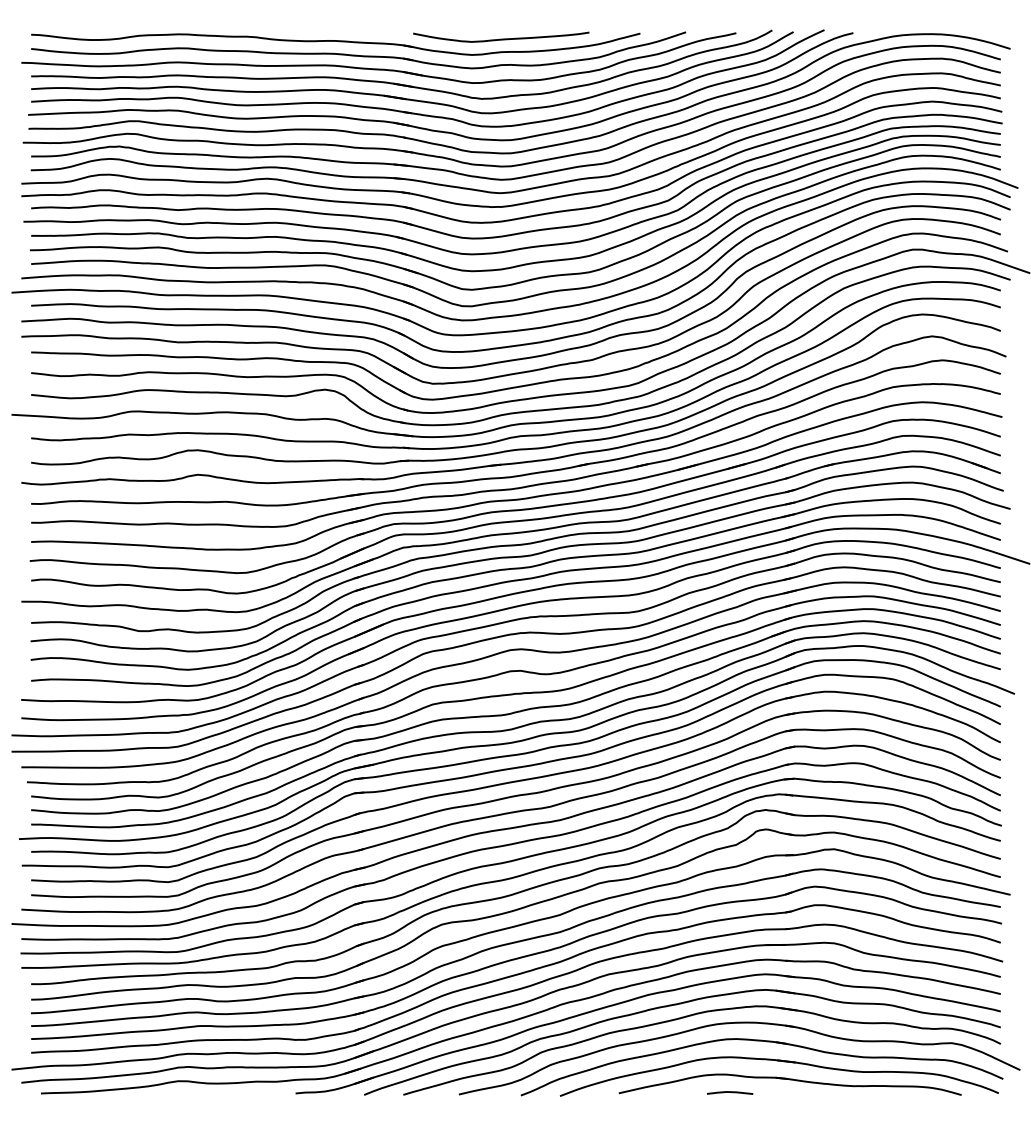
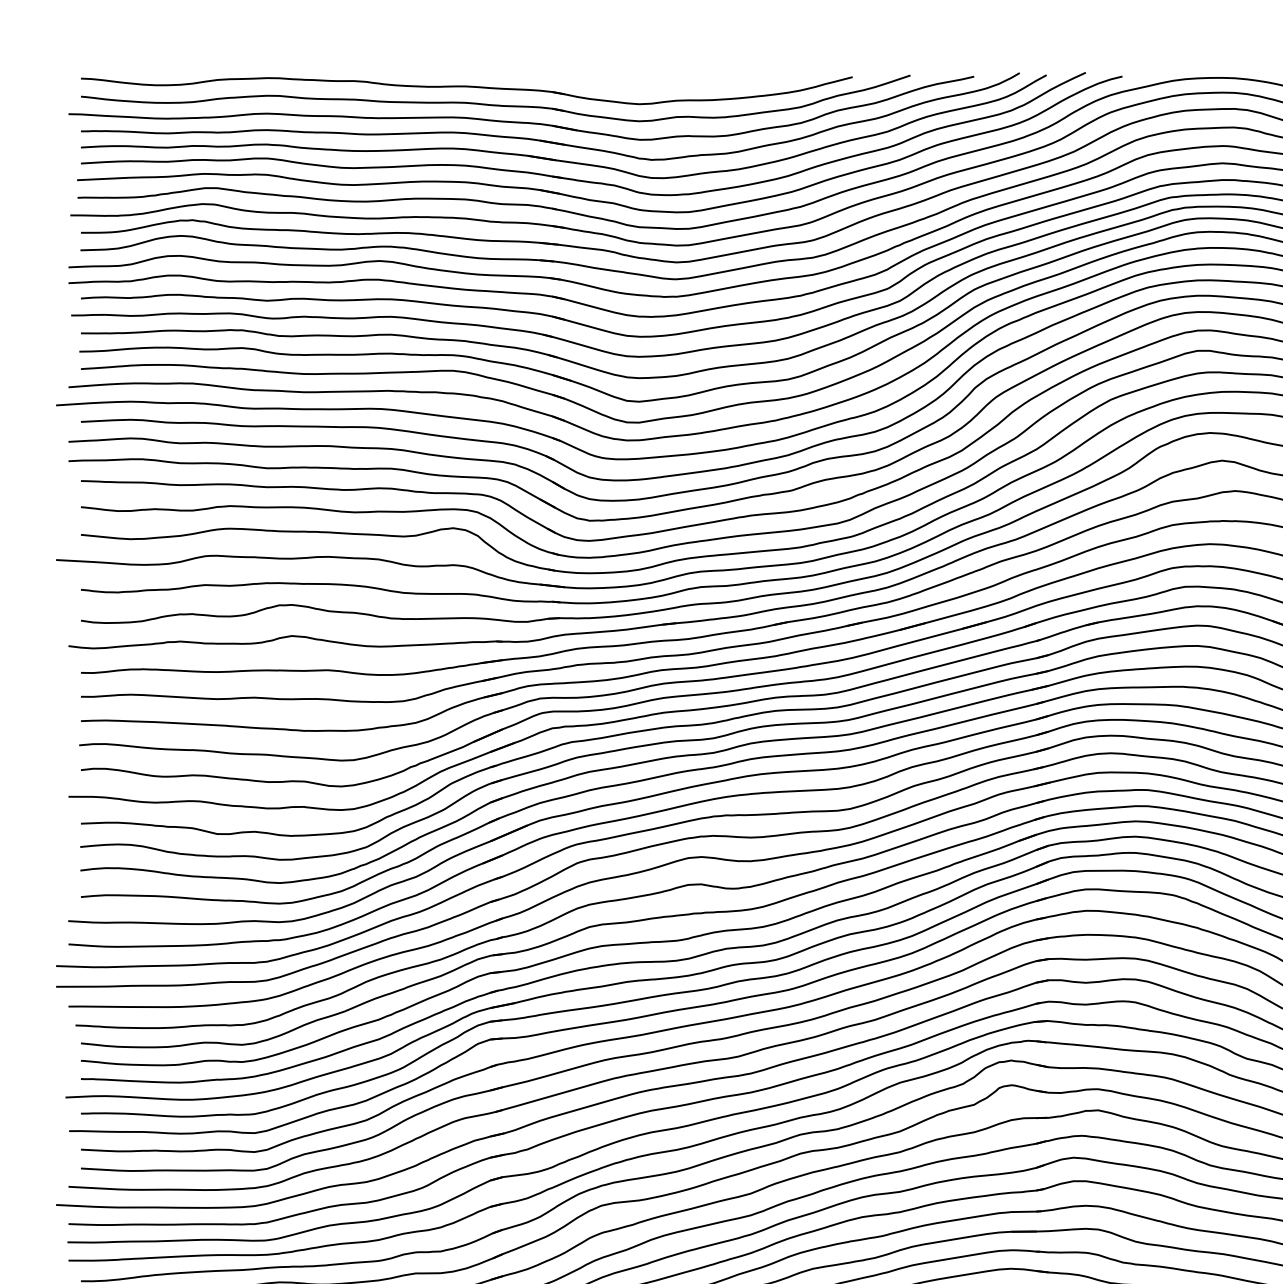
curve: (501, 38) -> (676, 83), removed

